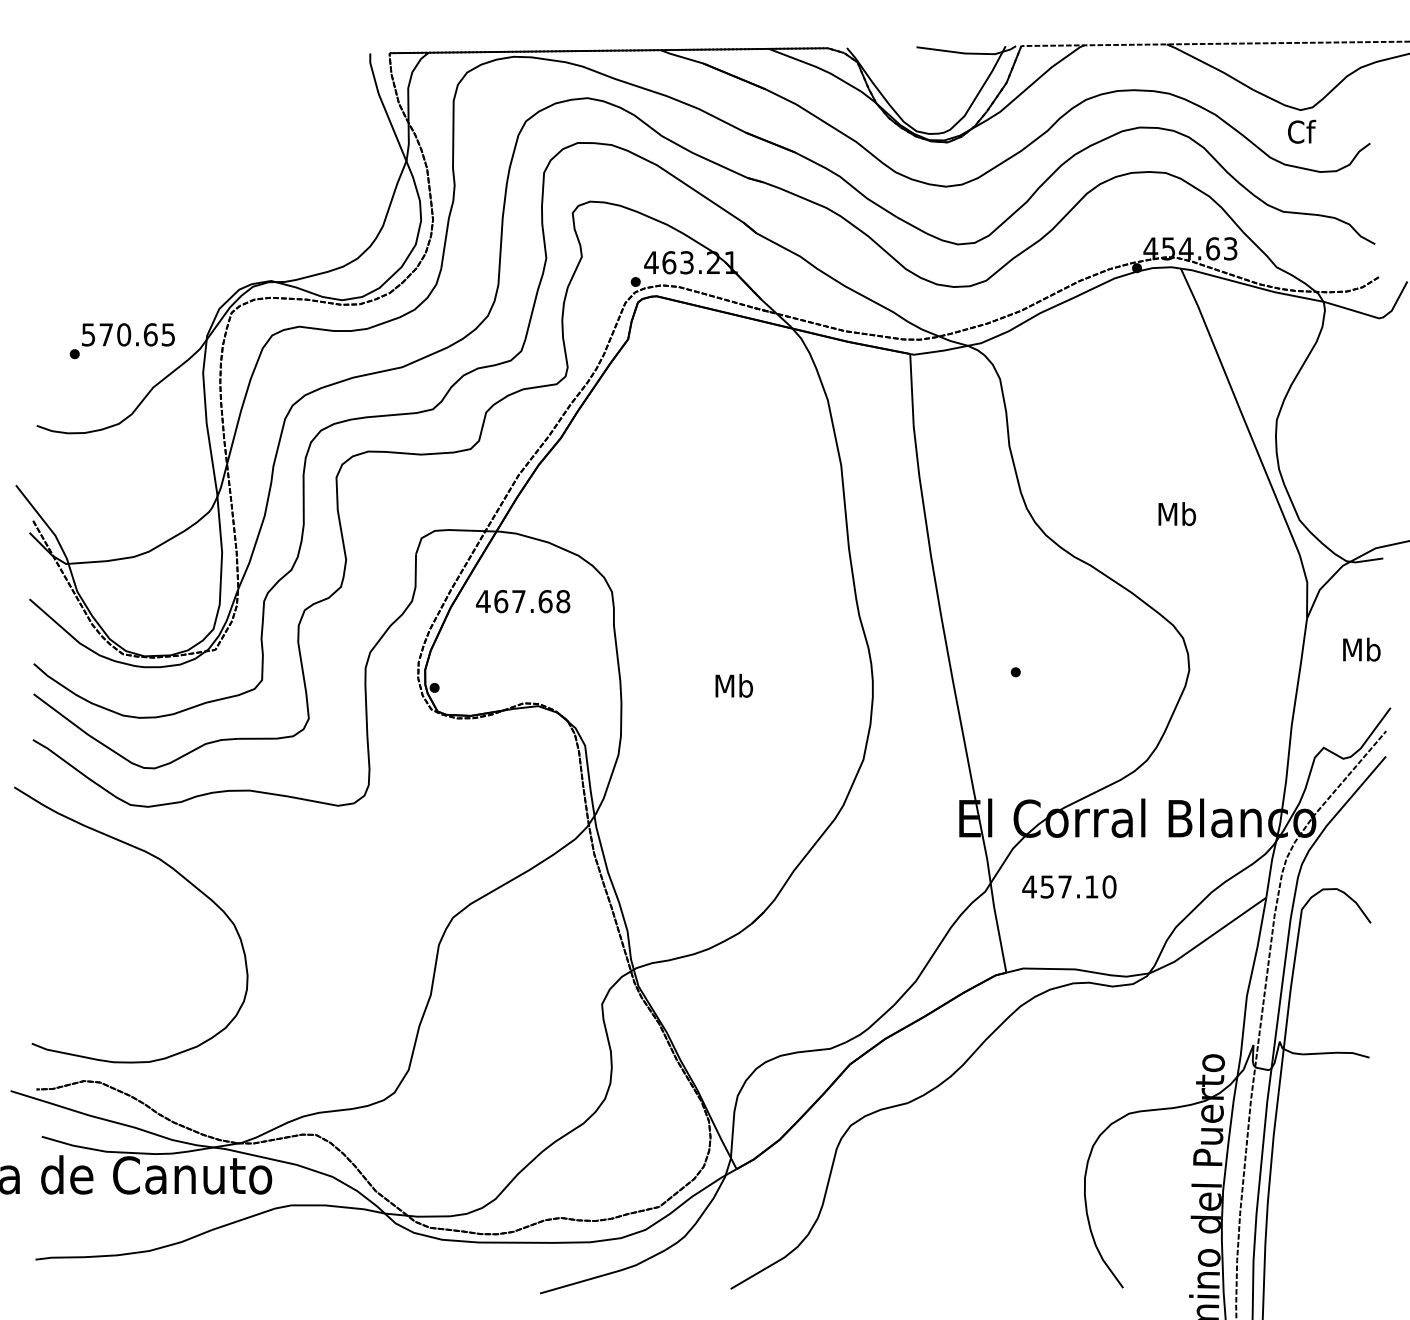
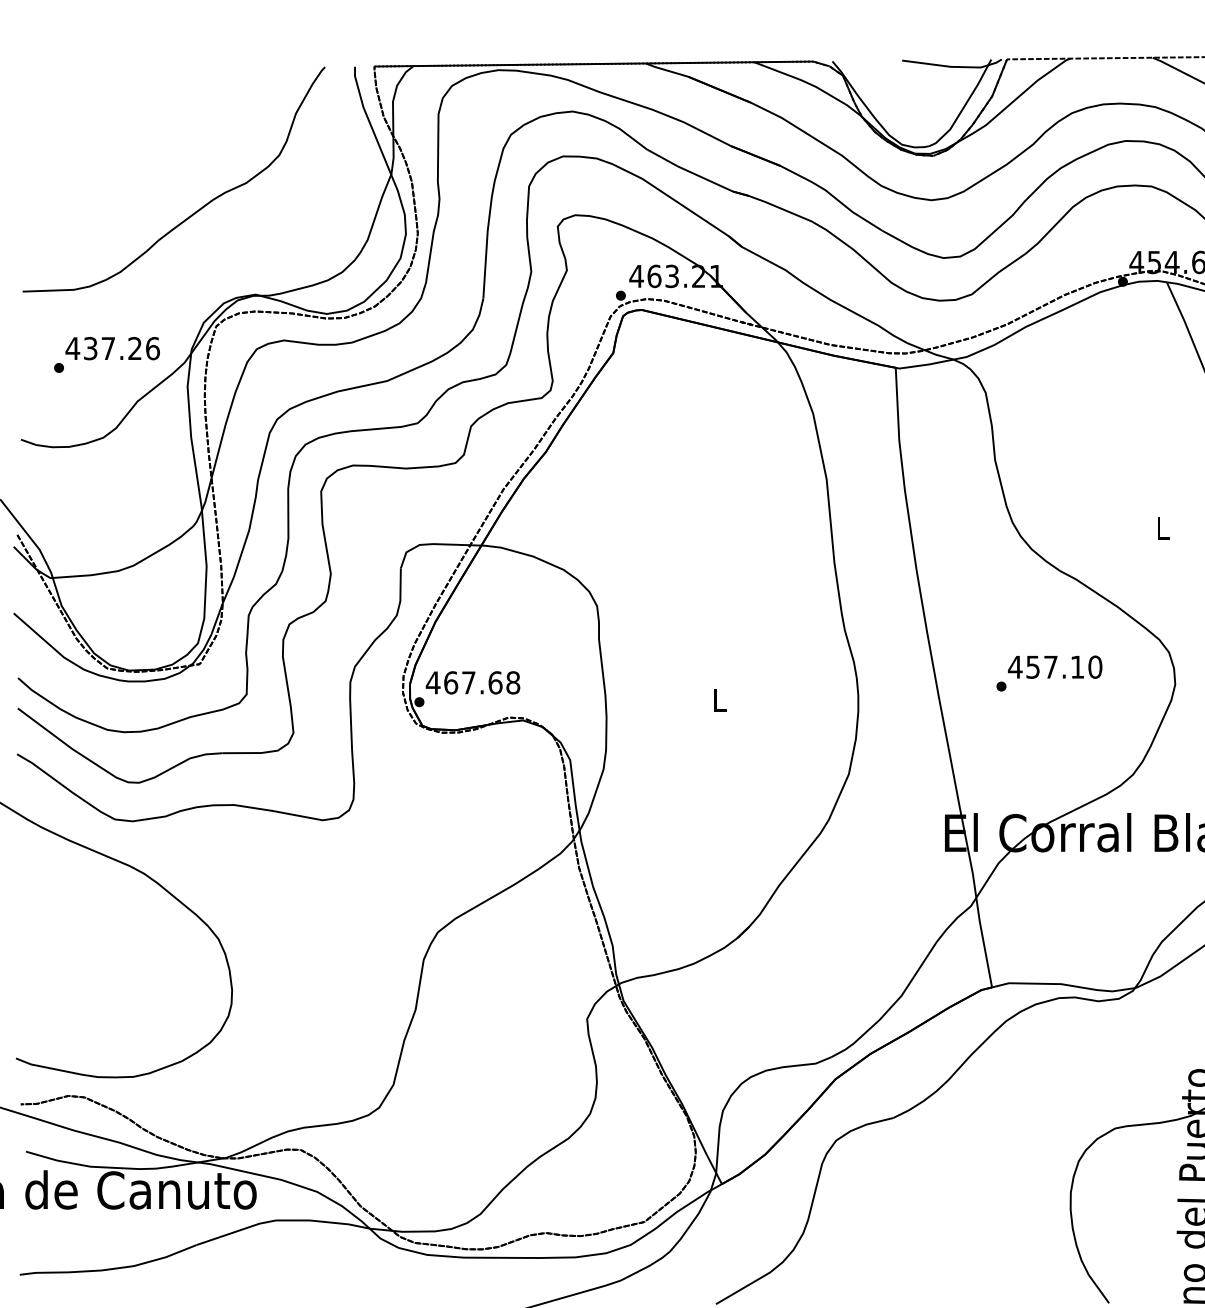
curve: (211, 197) -> (195, 211), added
text: (128, 334) -> (112, 348), 570.65 -> 437.26
text: (1177, 513) -> (1163, 527), Mb -> L
text: (523, 601) -> (473, 682), moved
text: (734, 685) -> (719, 699), Mb -> L
text: (1069, 886) -> (1055, 666), moved

